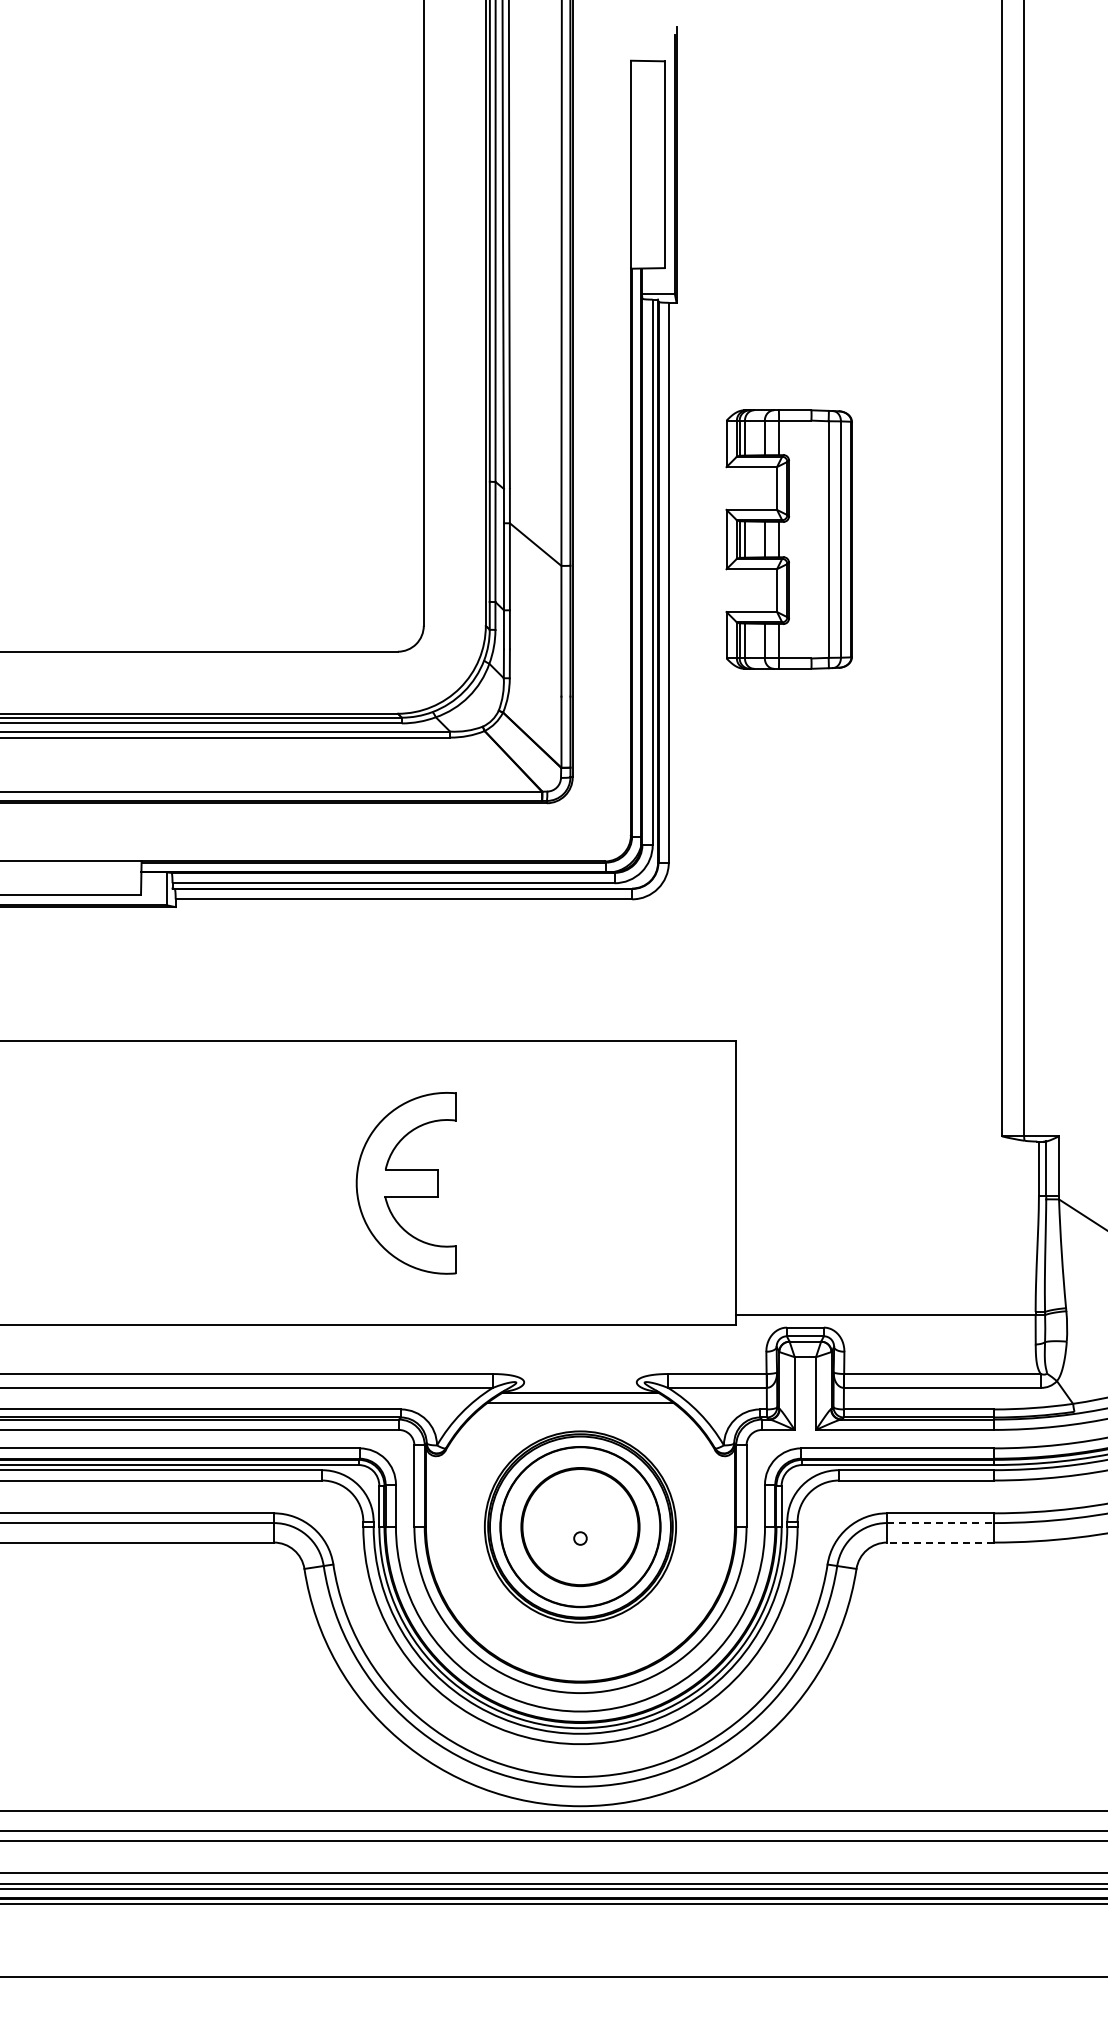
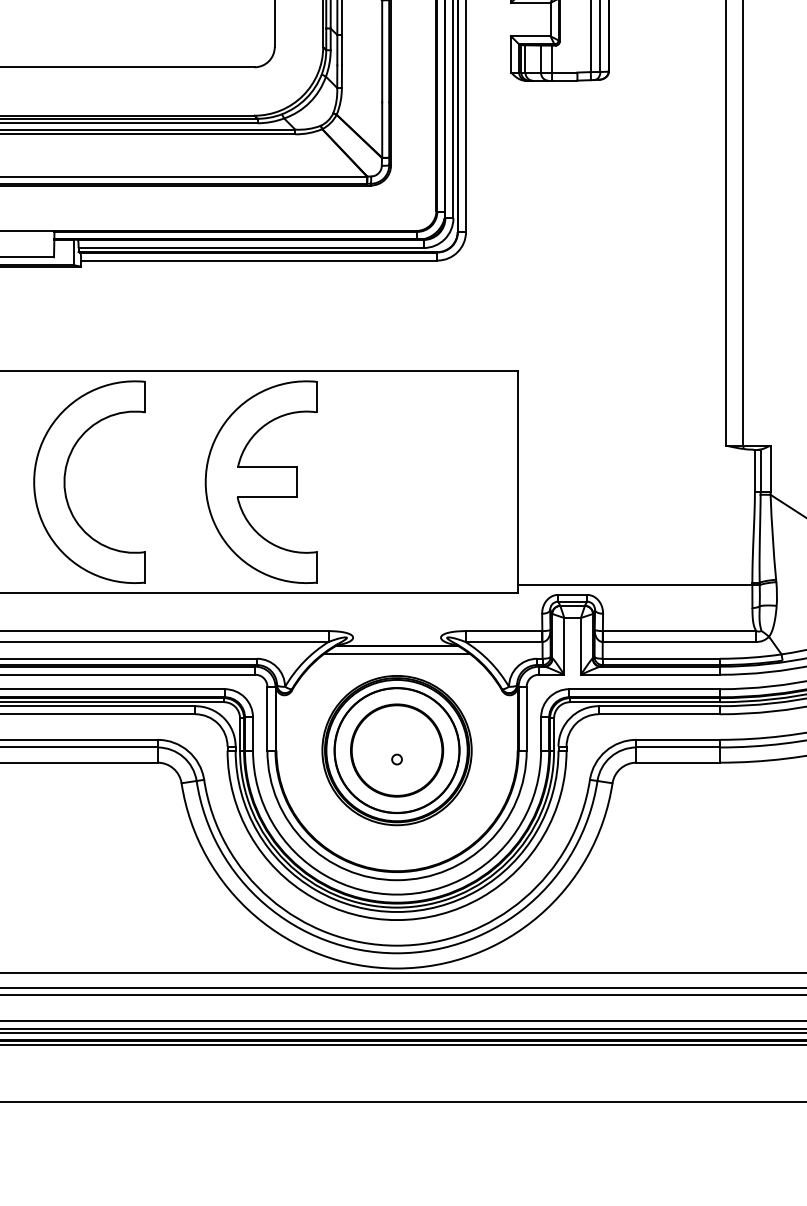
part: (155, 1183) -> (65, 482), added
part: (406, 1183) -> (261, 482), size x1.43
line: (941, 1523) -> (678, 747), dashed -> solid
line: (940, 1542) -> (678, 762), dashed -> solid

